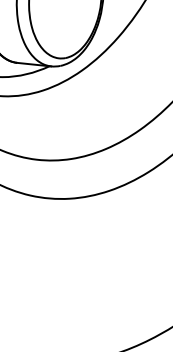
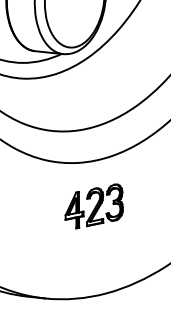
part: (88, 251) -> (93, 206), added

